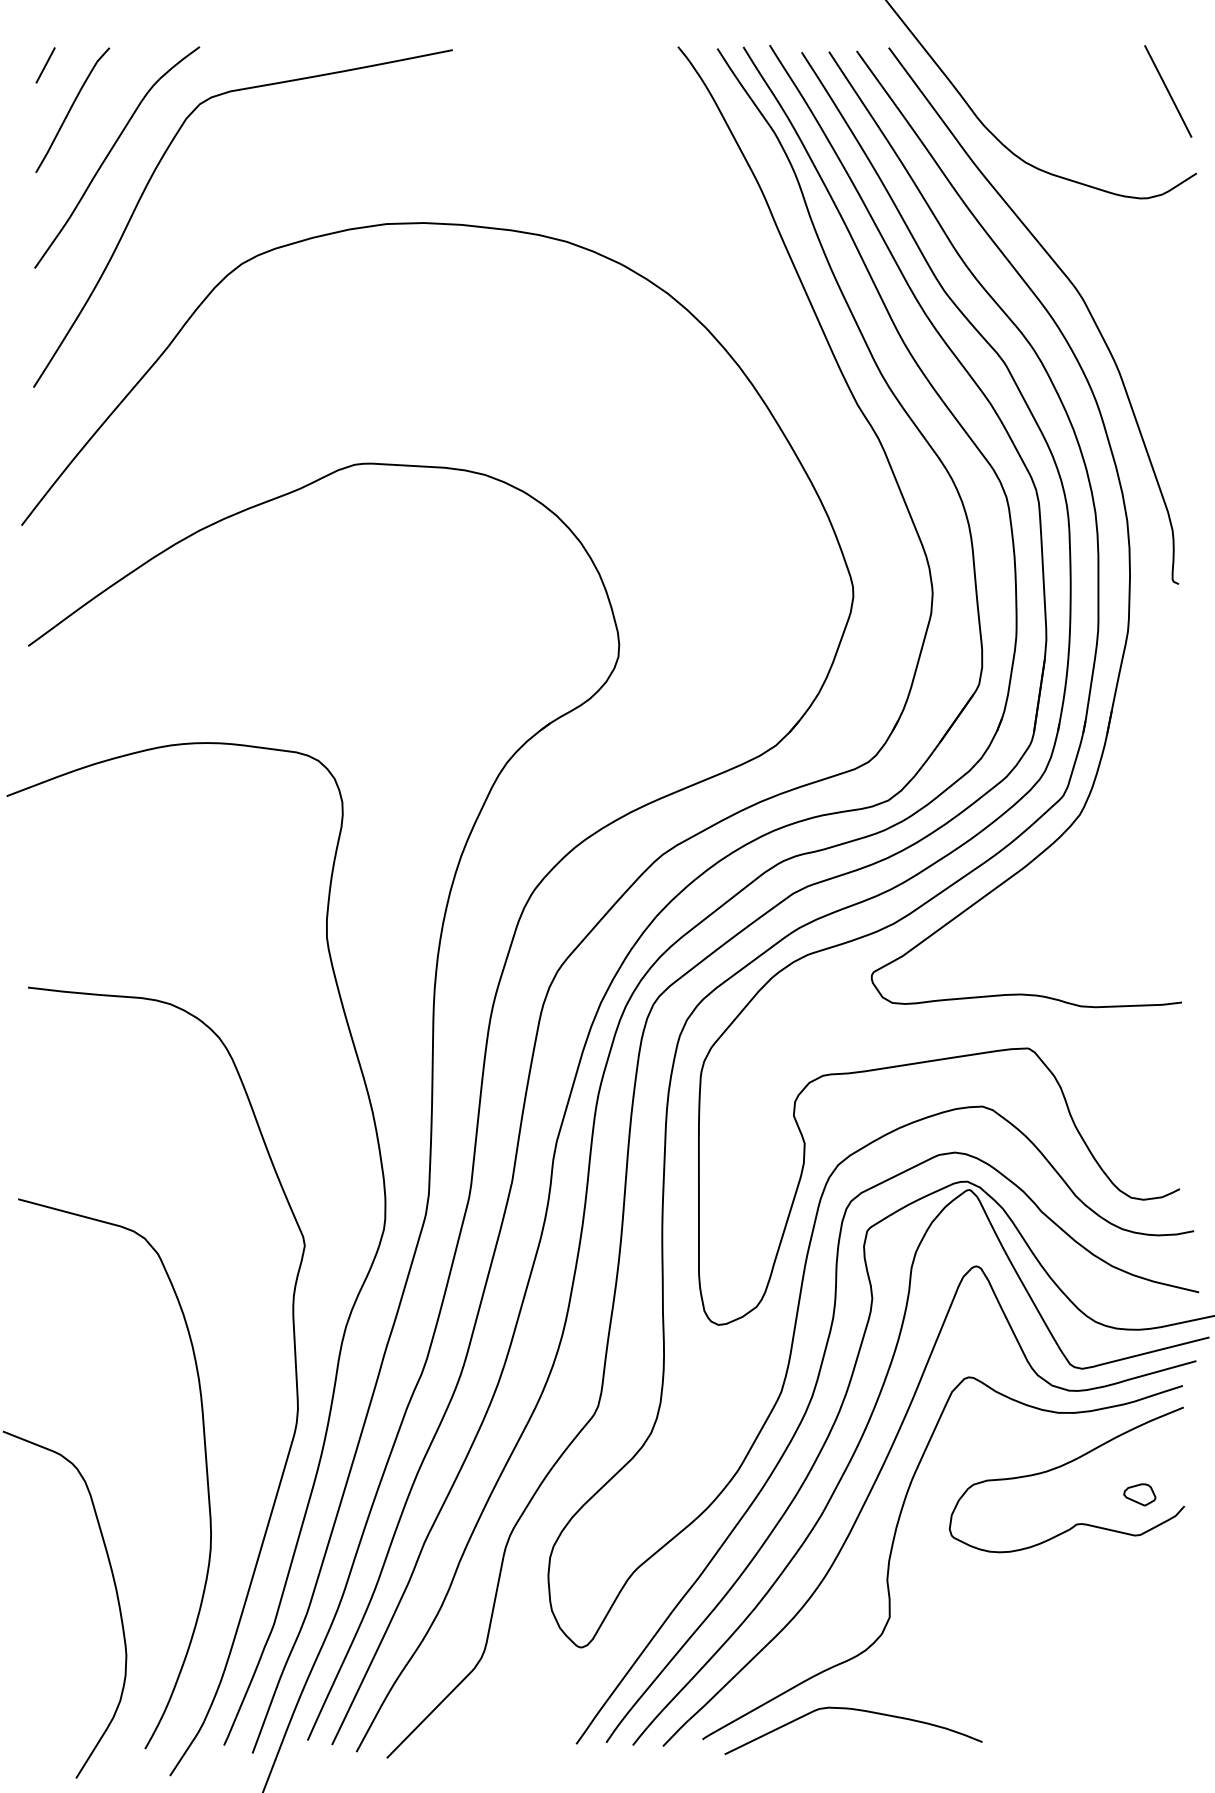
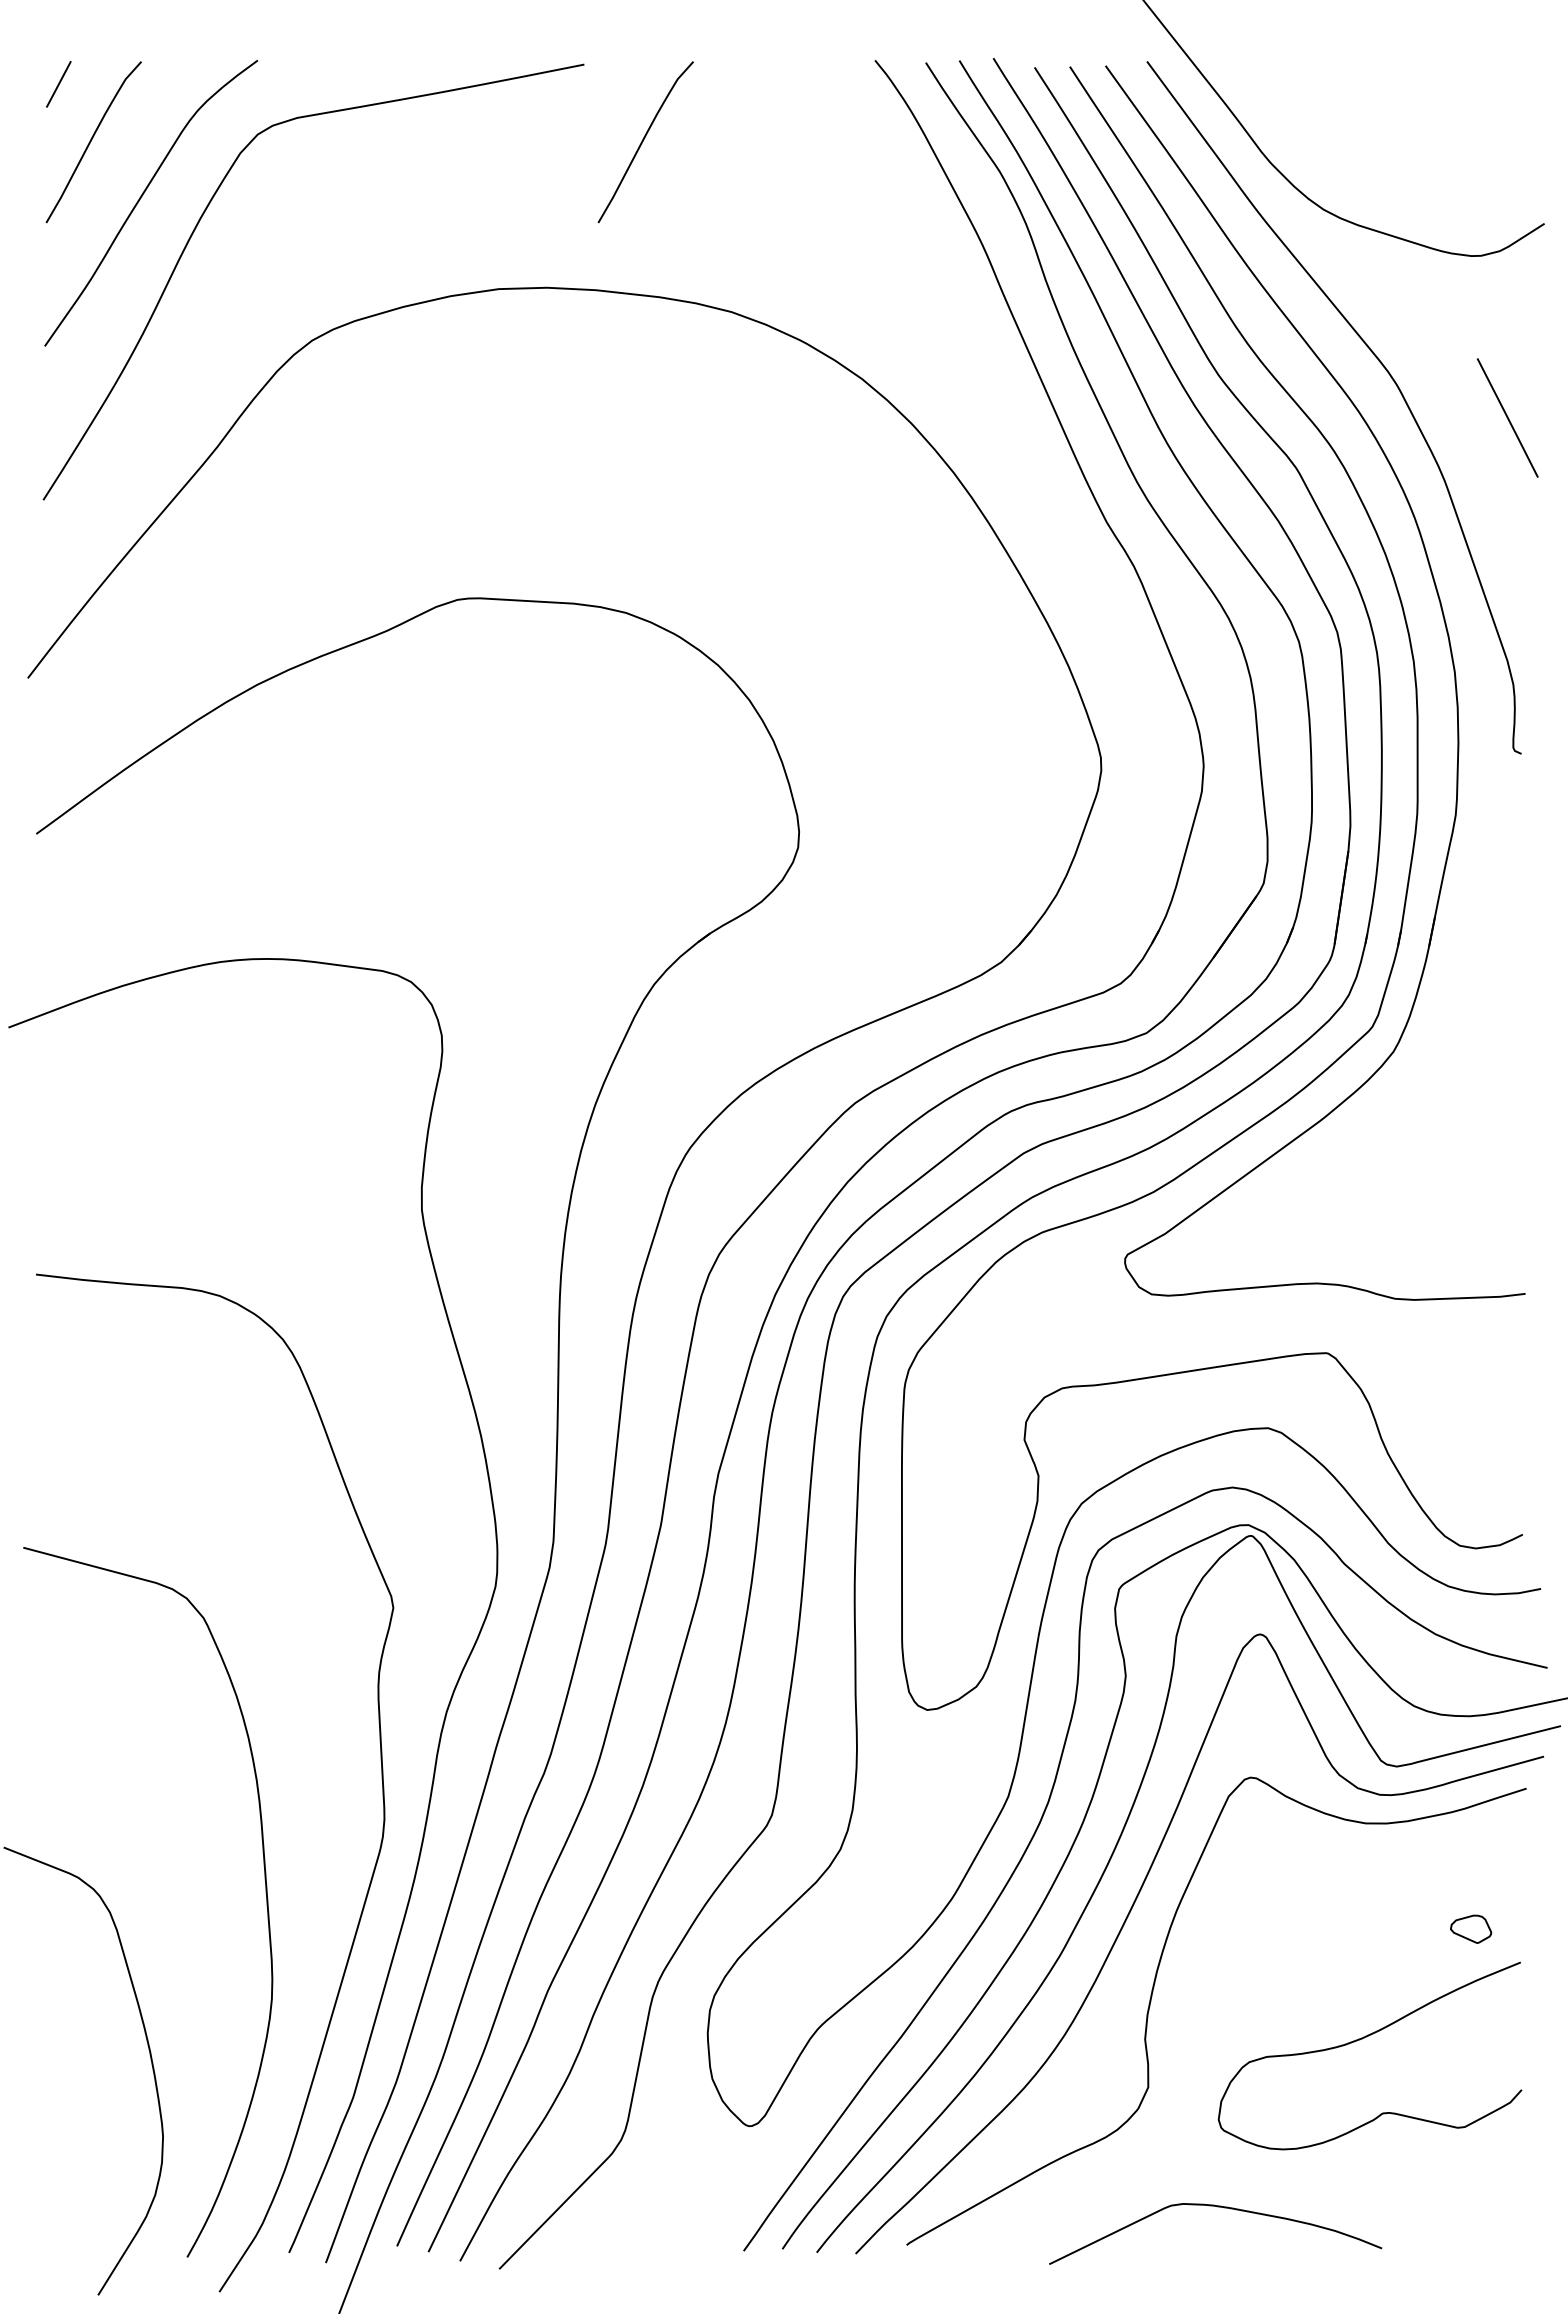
line: (1168, 91) -> (1507, 417), moved
curve: (498, 109) -> (643, 141), added
curve: (1061, 1467) -> (1362, 2039), moved
curve: (855, 1710) -> (1217, 2207), moved

